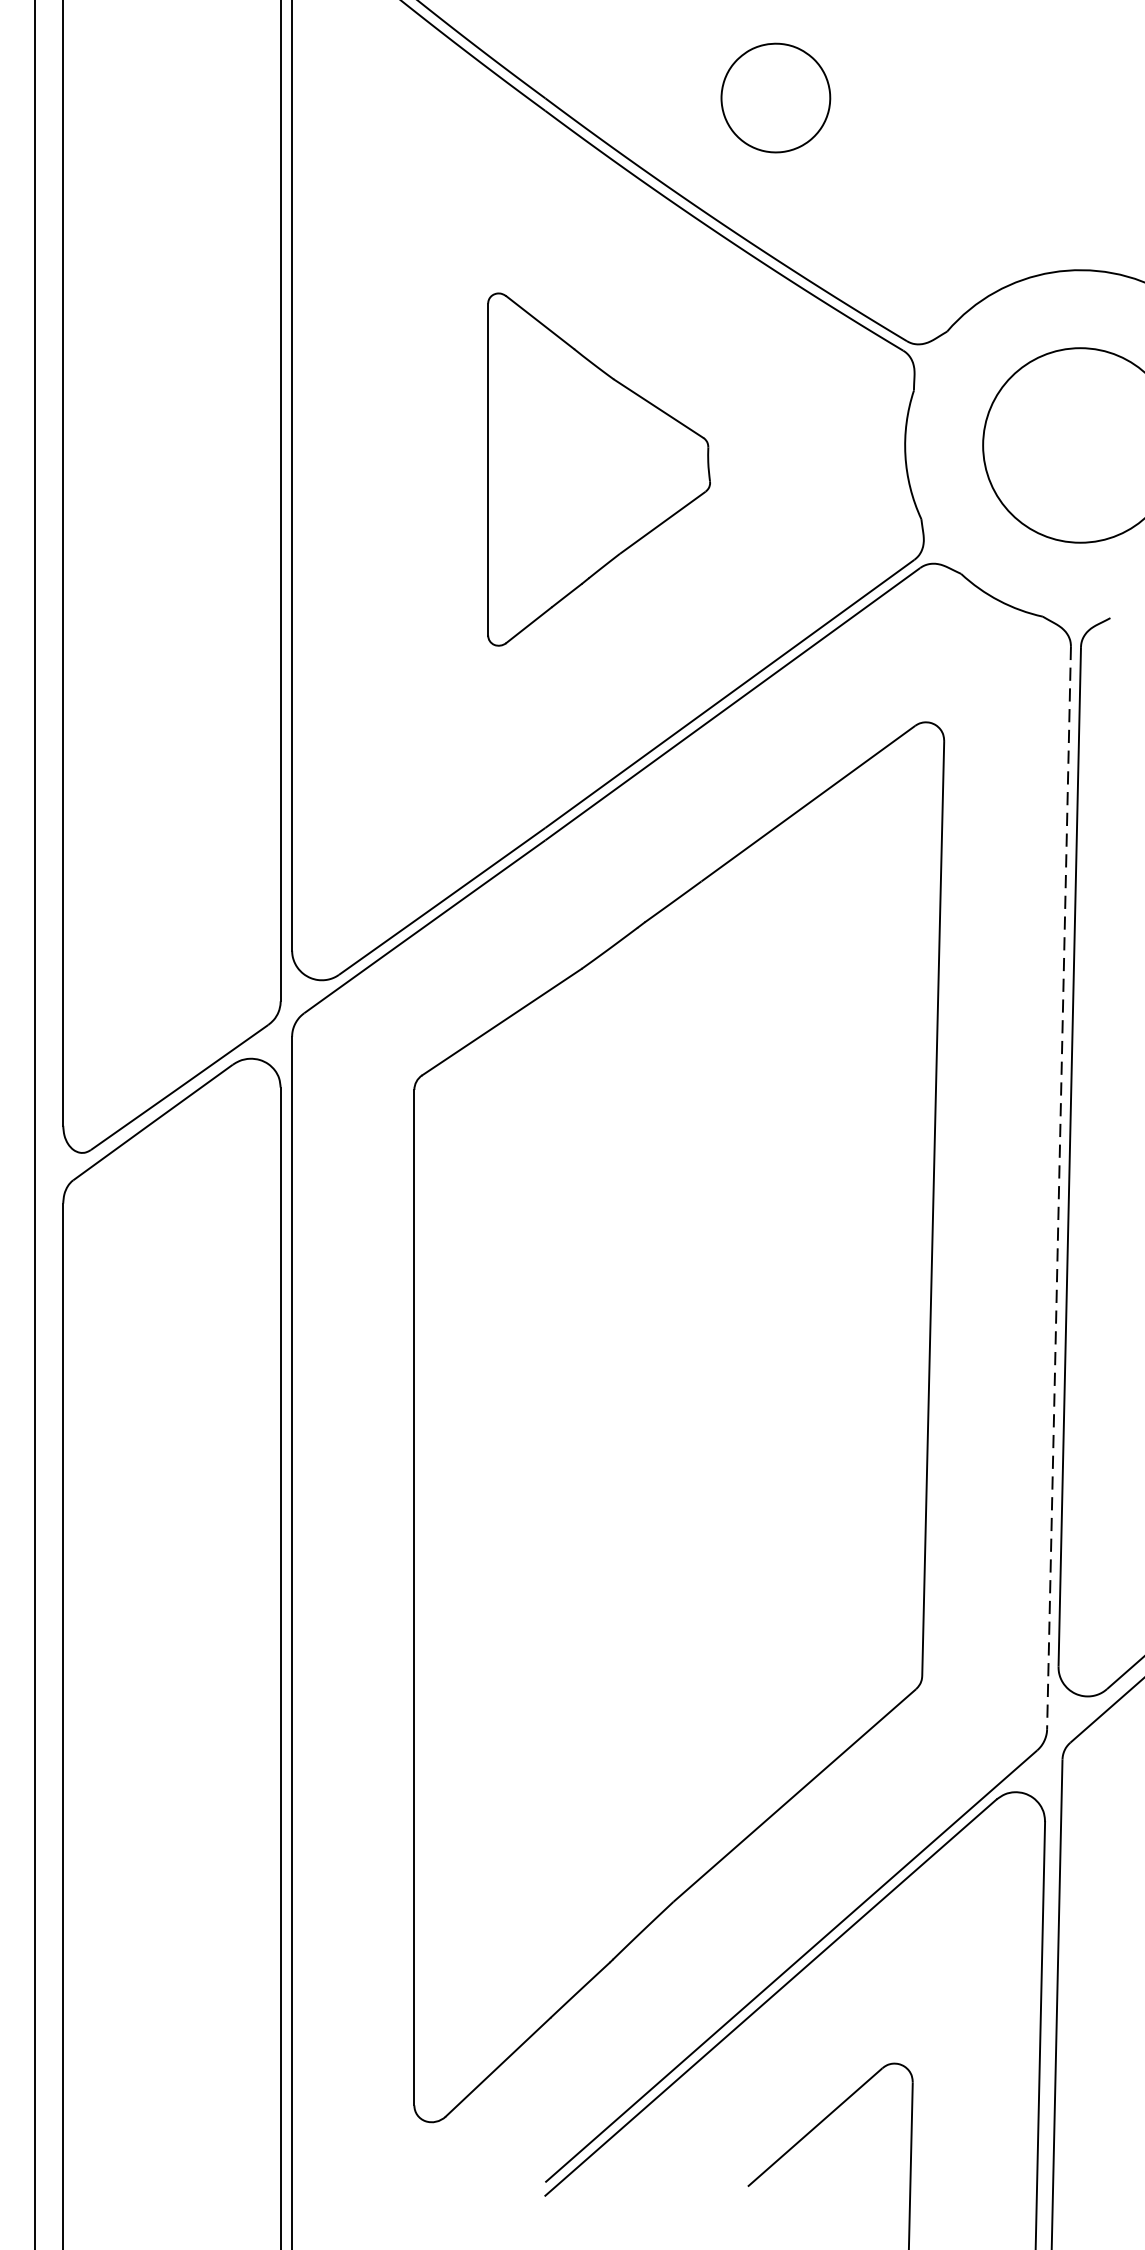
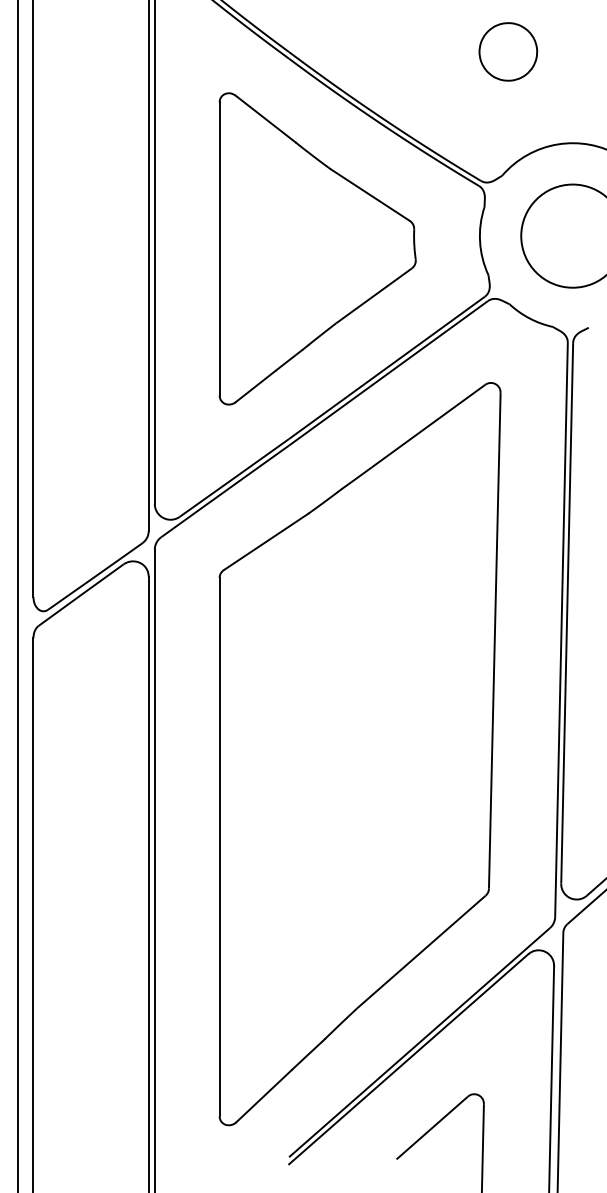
part: (776, 97) -> (508, 51), moved
part: (598, 468) -> (317, 248), size x1.67
line: (1059, 1189) -> (561, 630), dashed -> solid

